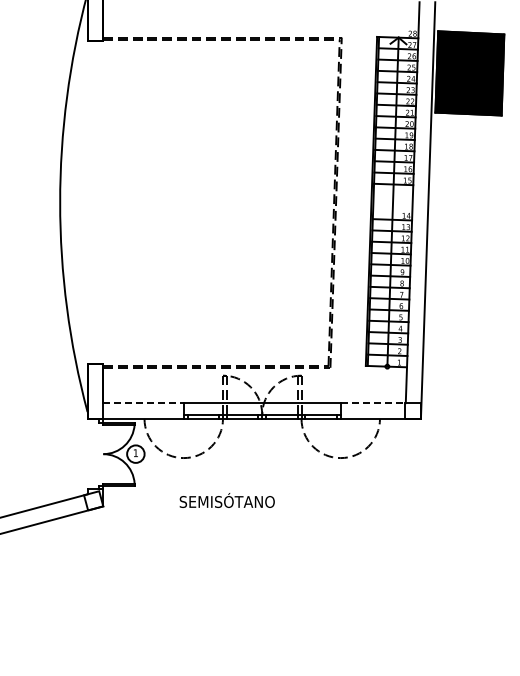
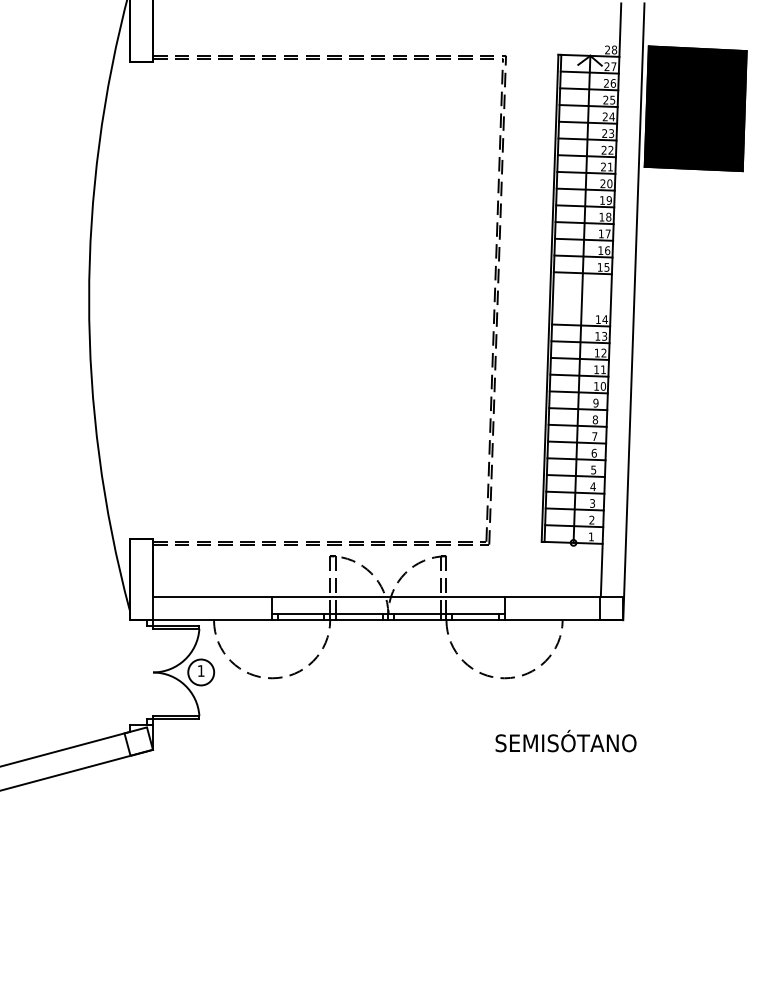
line: (144, 403) -> (214, 597), dashed -> solid
line: (373, 403) -> (553, 597), dashed -> solid
text: (226, 500) -> (564, 741), moved

